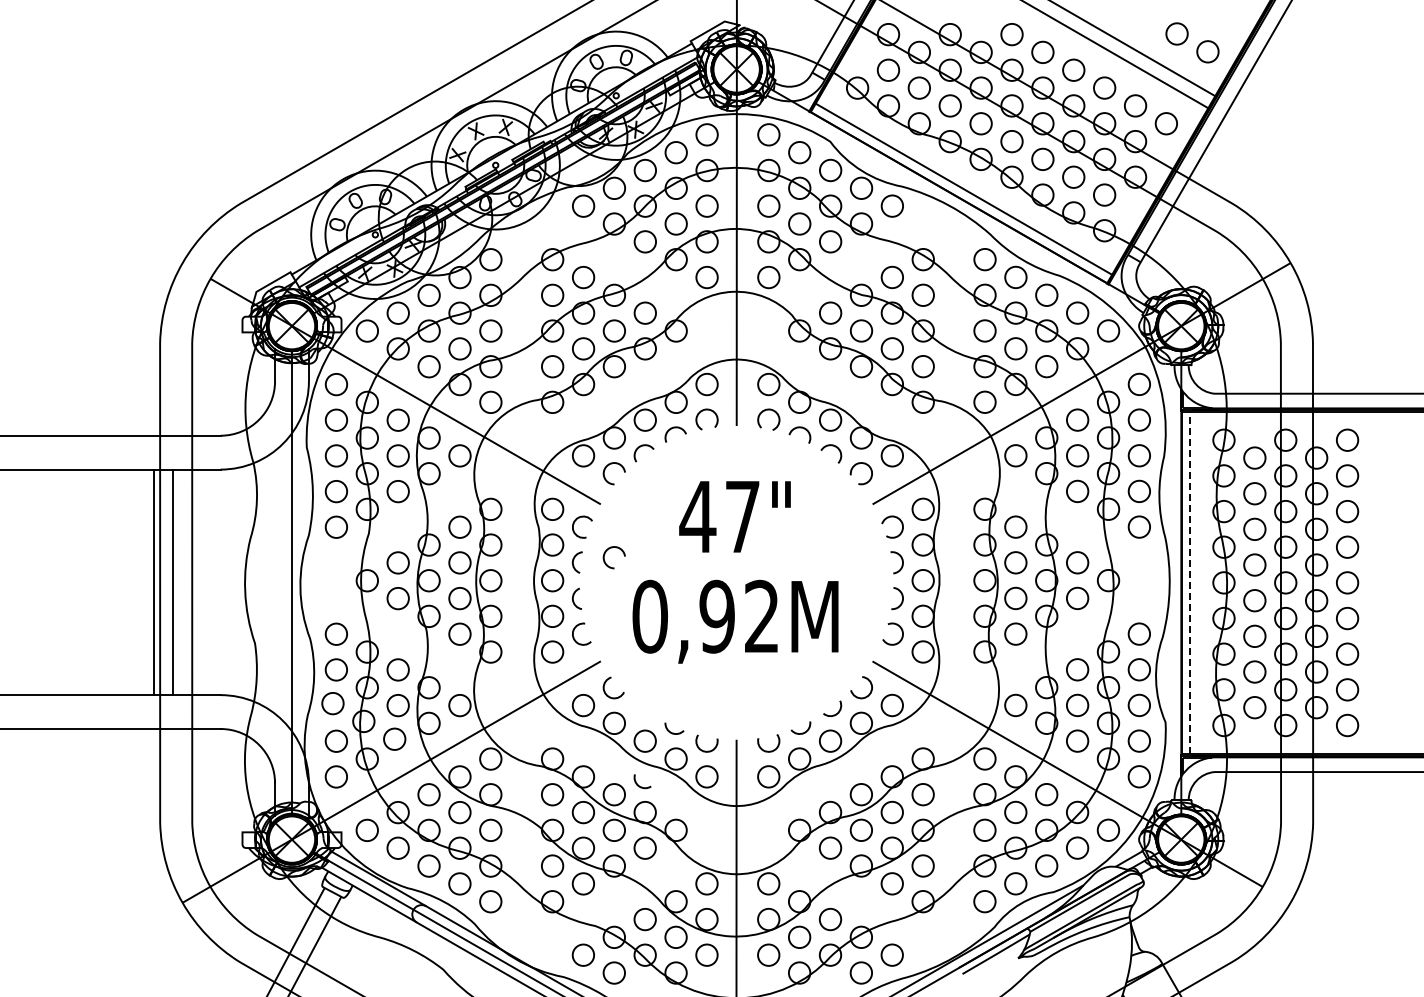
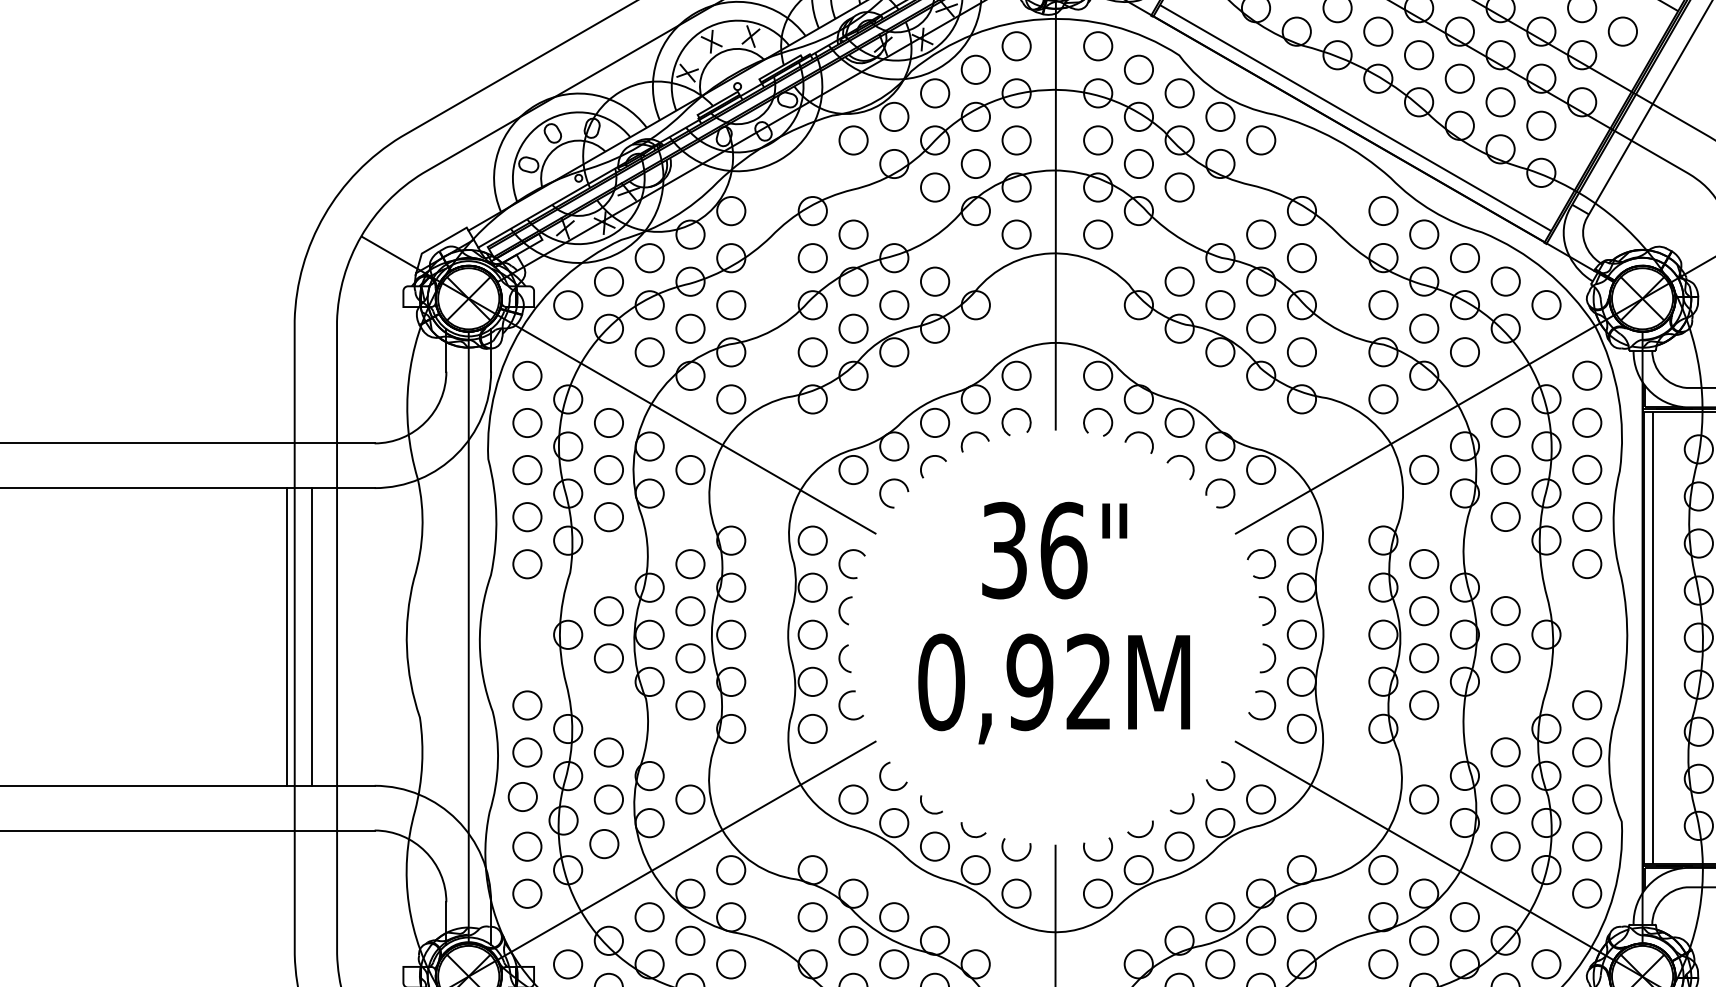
text: (719, 516) -> (1033, 550), 47" -> 36"
arc: (605, 554) -> (882, 600), removed
line: (1189, 582) -> (1653, 637), dashed -> solid
arc: (638, 784) -> (926, 808), moved

